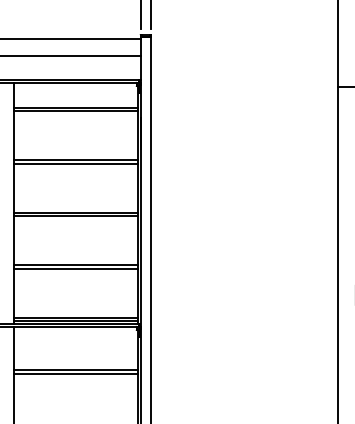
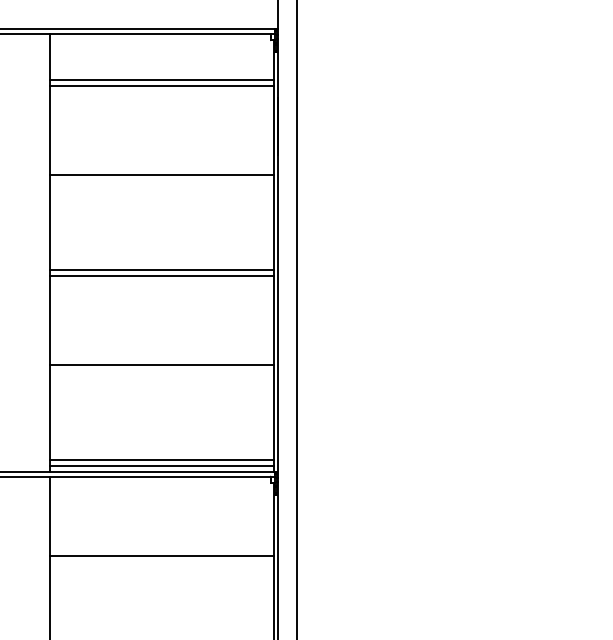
line: (76, 163) -> (162, 180), removed
line: (76, 268) -> (162, 371), removed
line: (76, 373) -> (162, 561), removed

